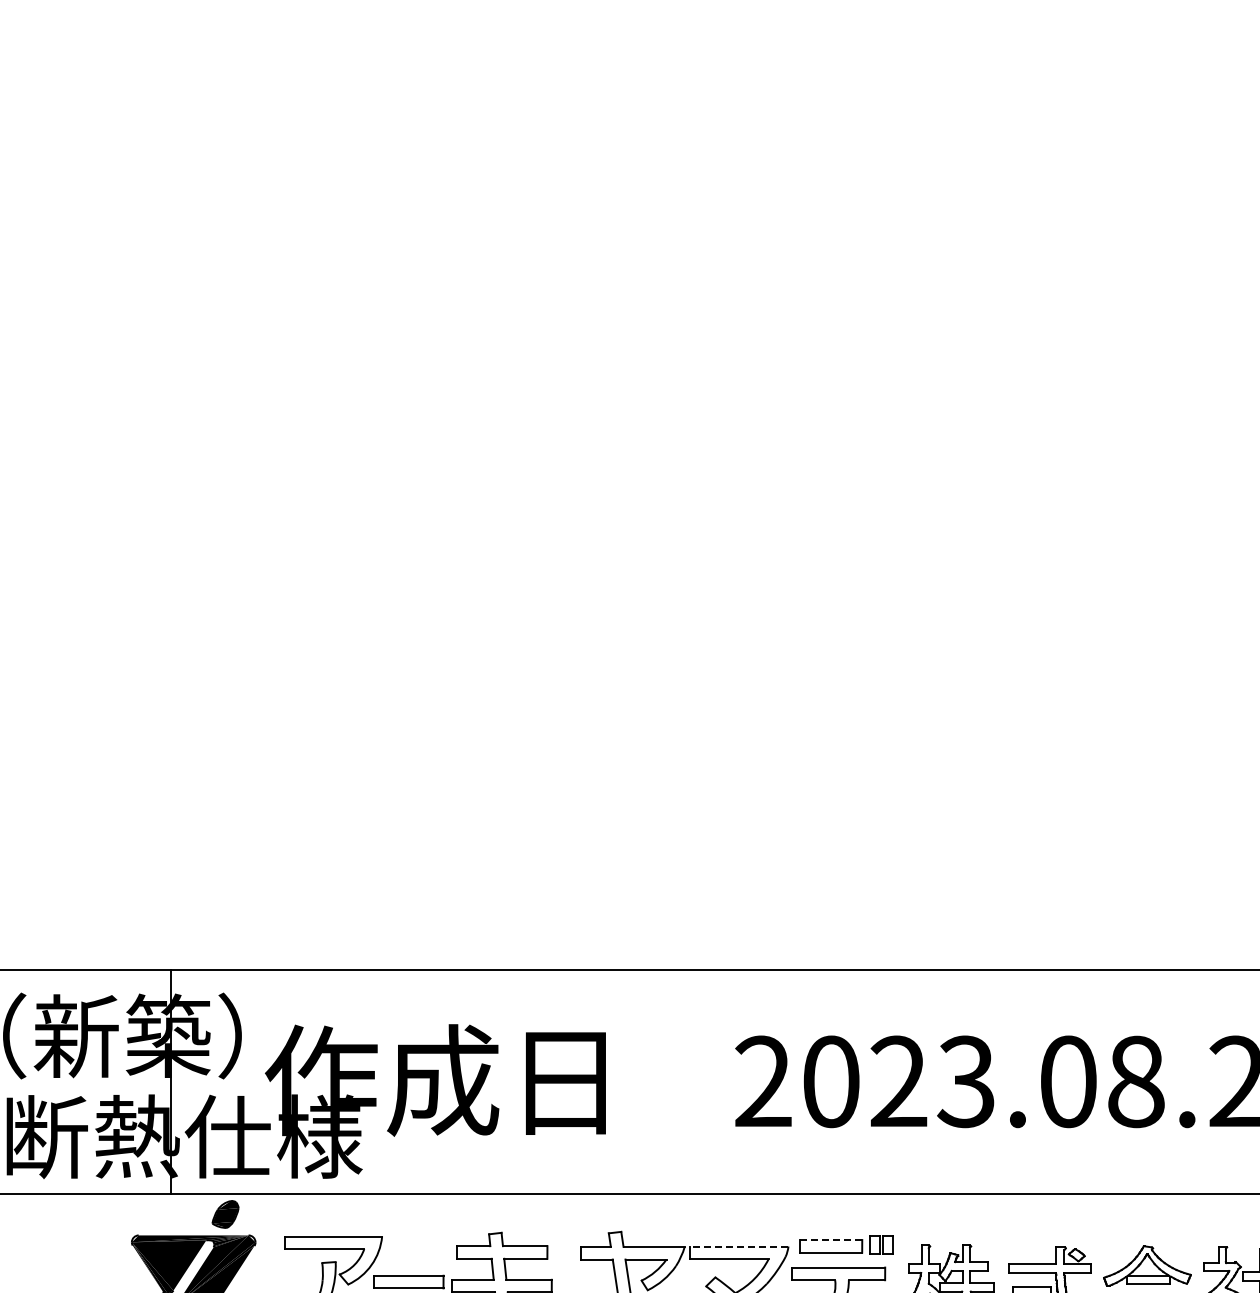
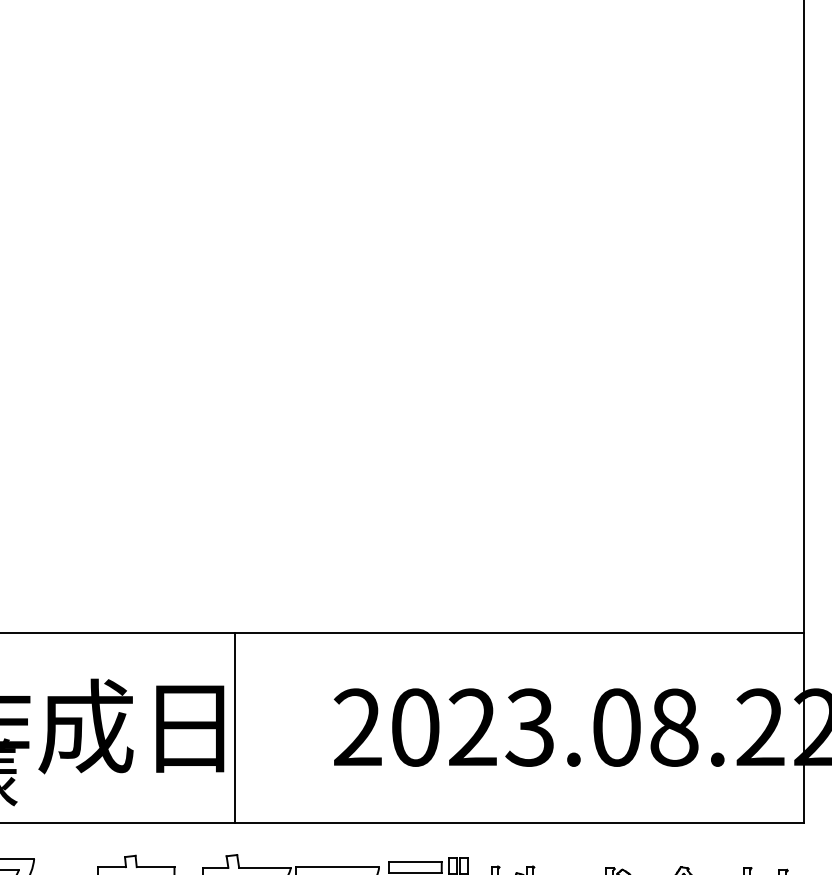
line: (618, 1081) -> (234, 727), added
line: (830, 1240) -> (414, 862), dashed -> solid
line: (738, 1246) -> (336, 867), dashed -> solid

